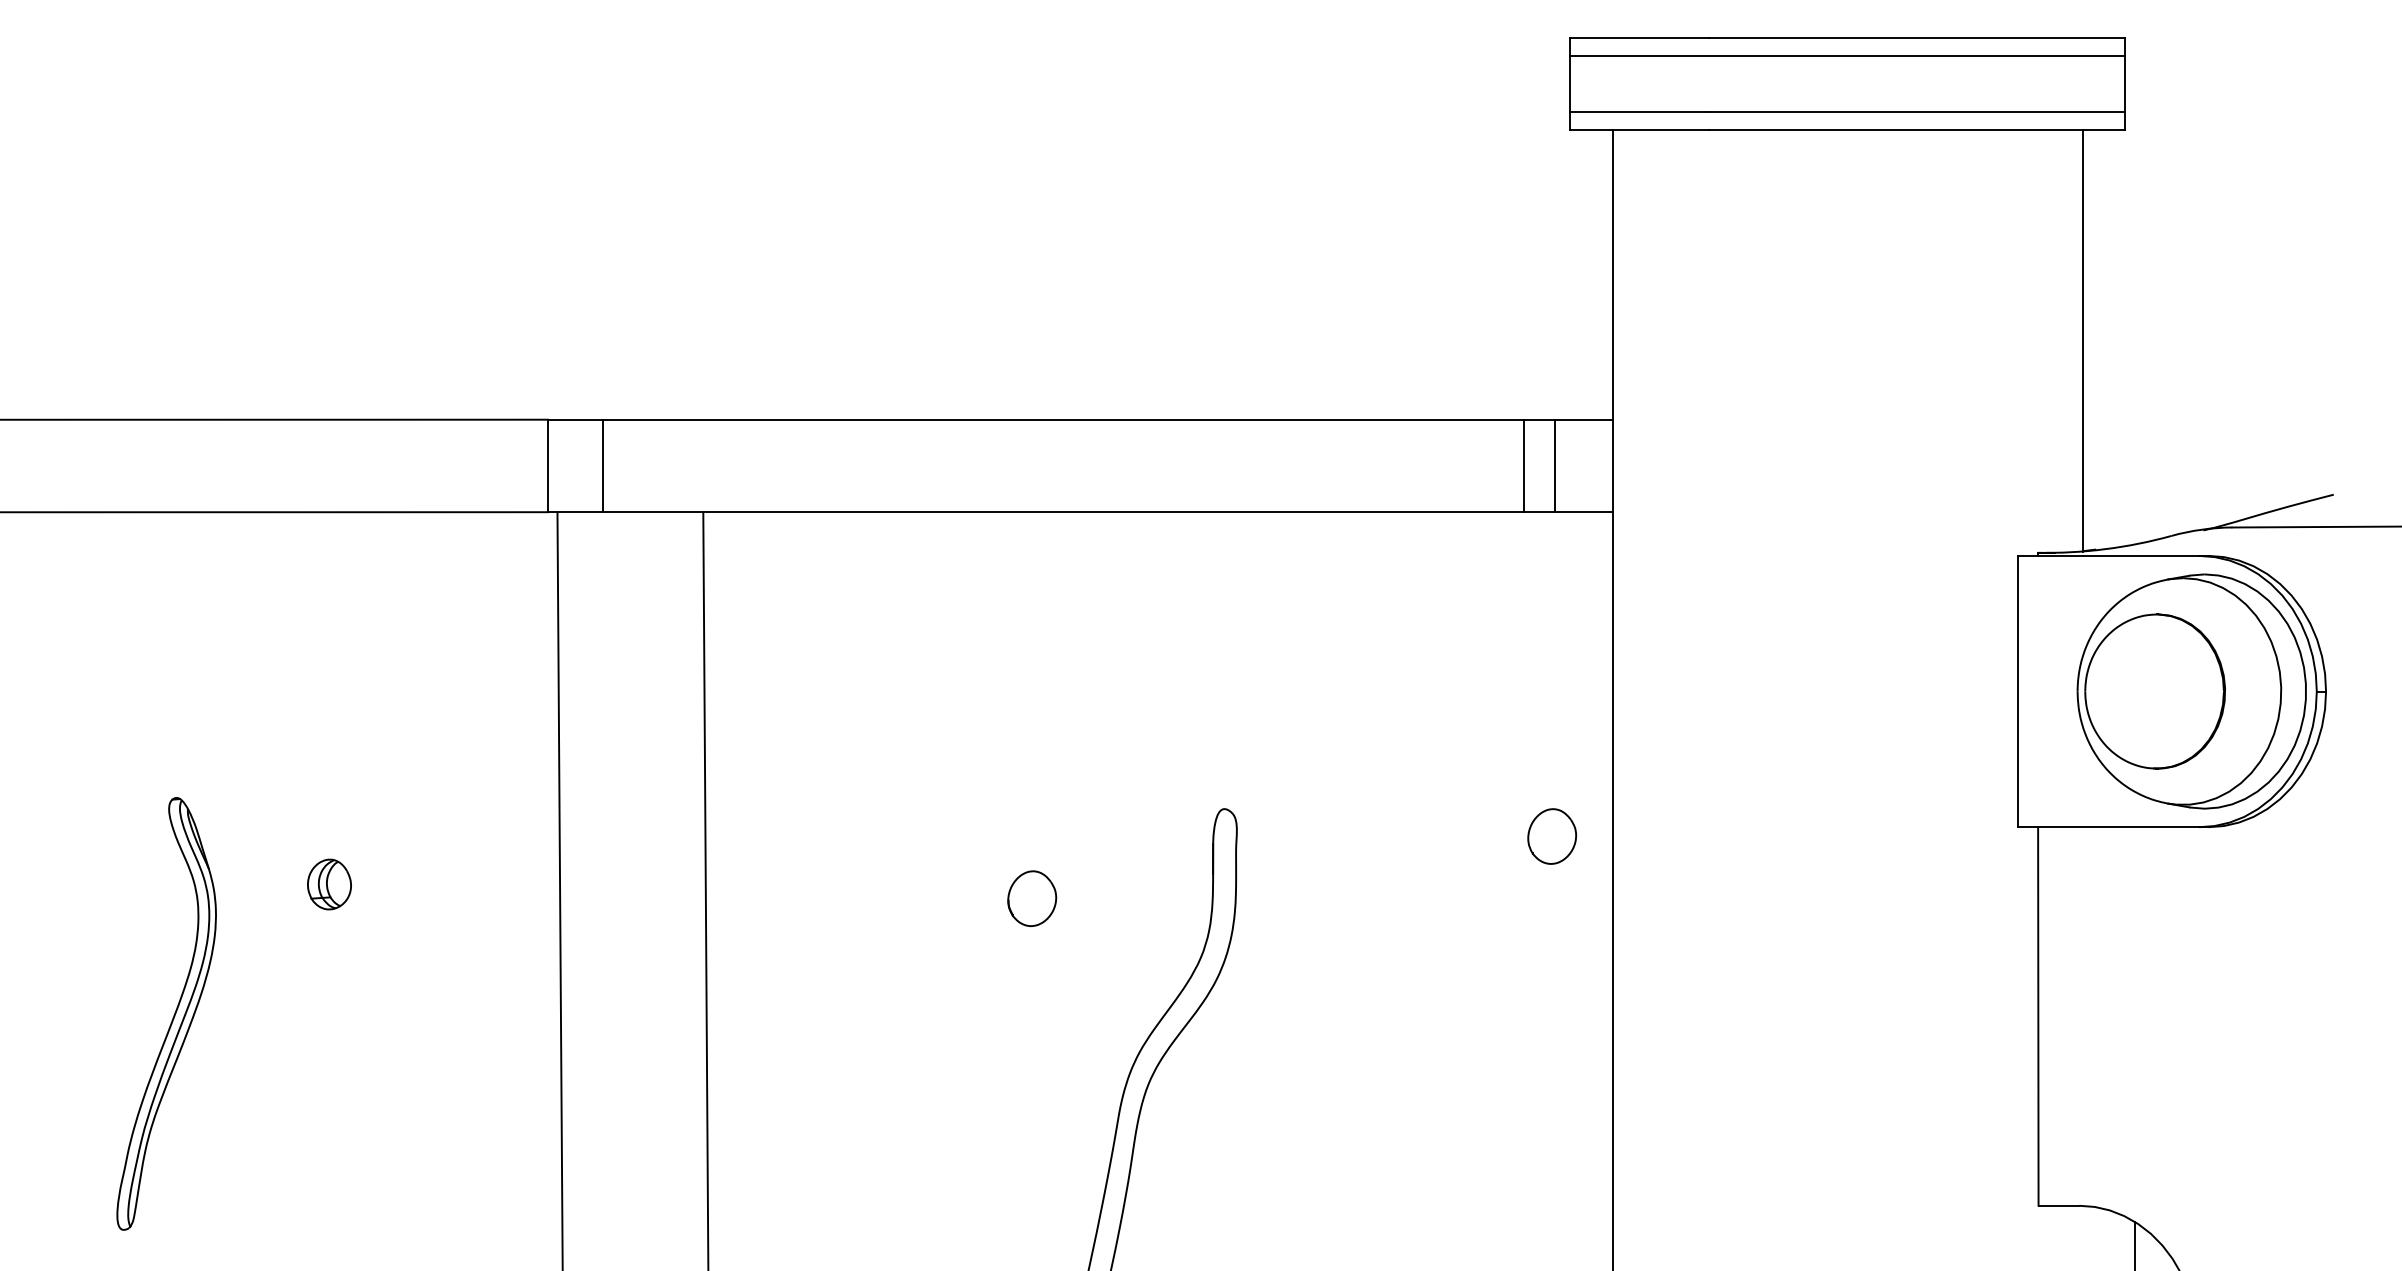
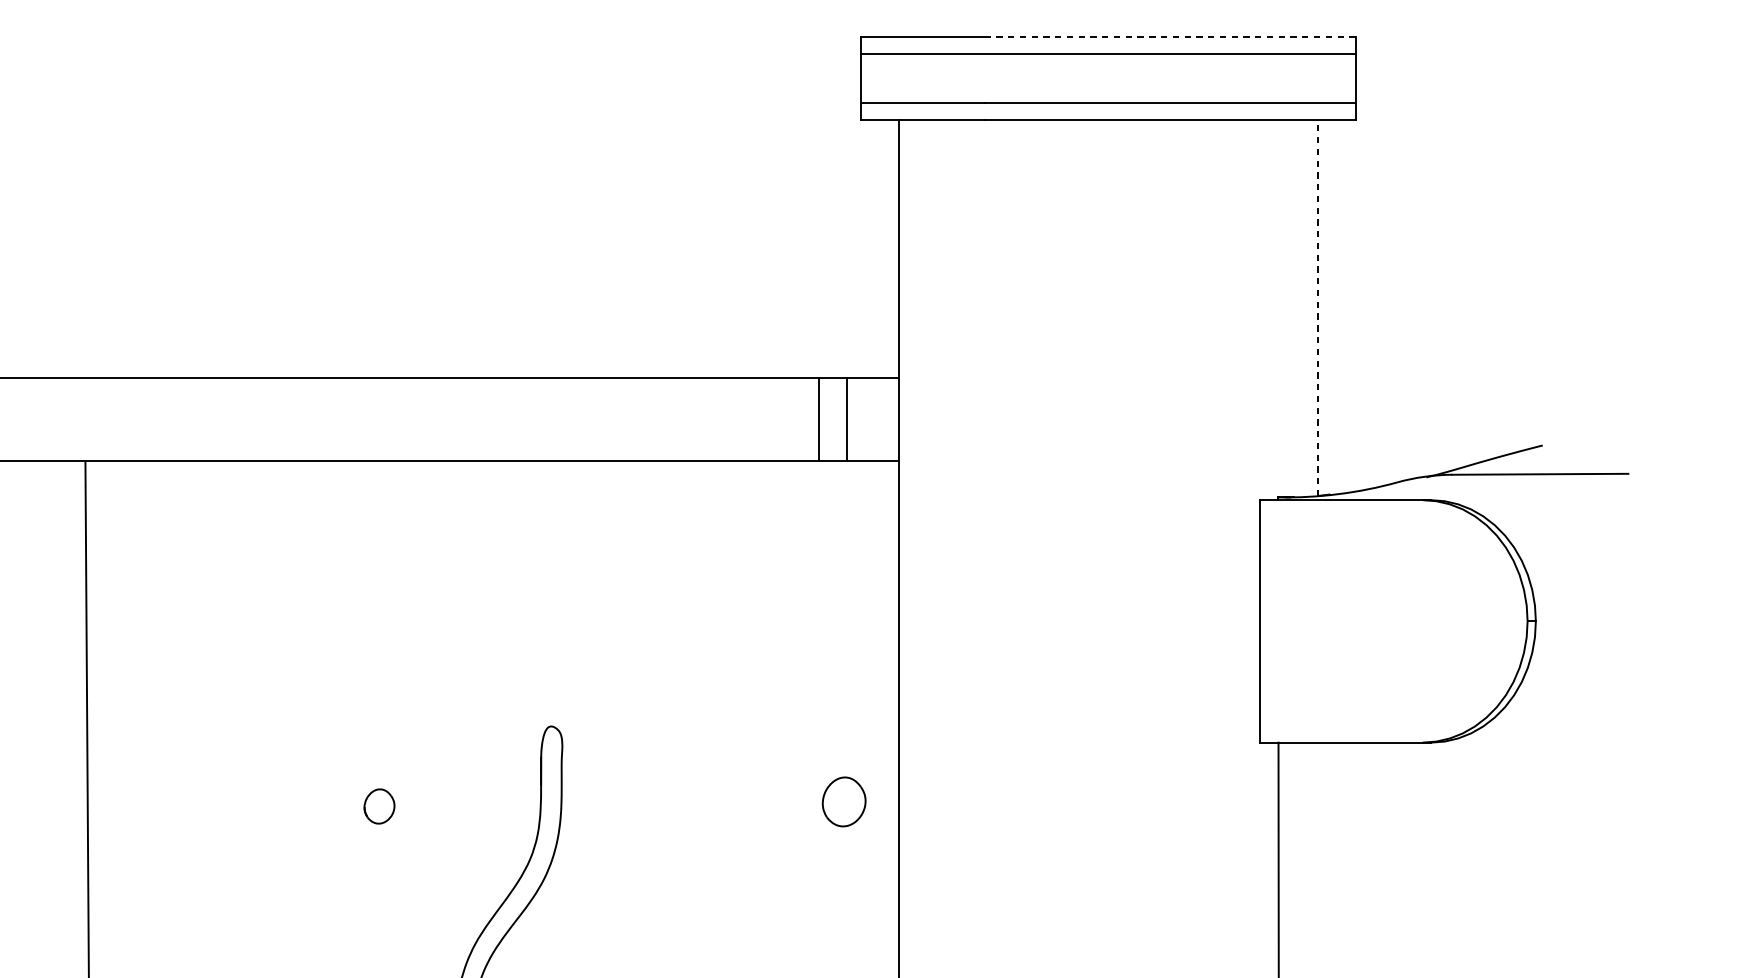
line: (1917, 38) -> (1170, 37), solid -> dashed
line: (2082, 341) -> (1318, 308), solid -> dashed
part: (2191, 691) -> (1415, 621), removed
part: (1552, 836) -> (844, 801), moved
part: (1032, 898) -> (379, 806), size x0.7

